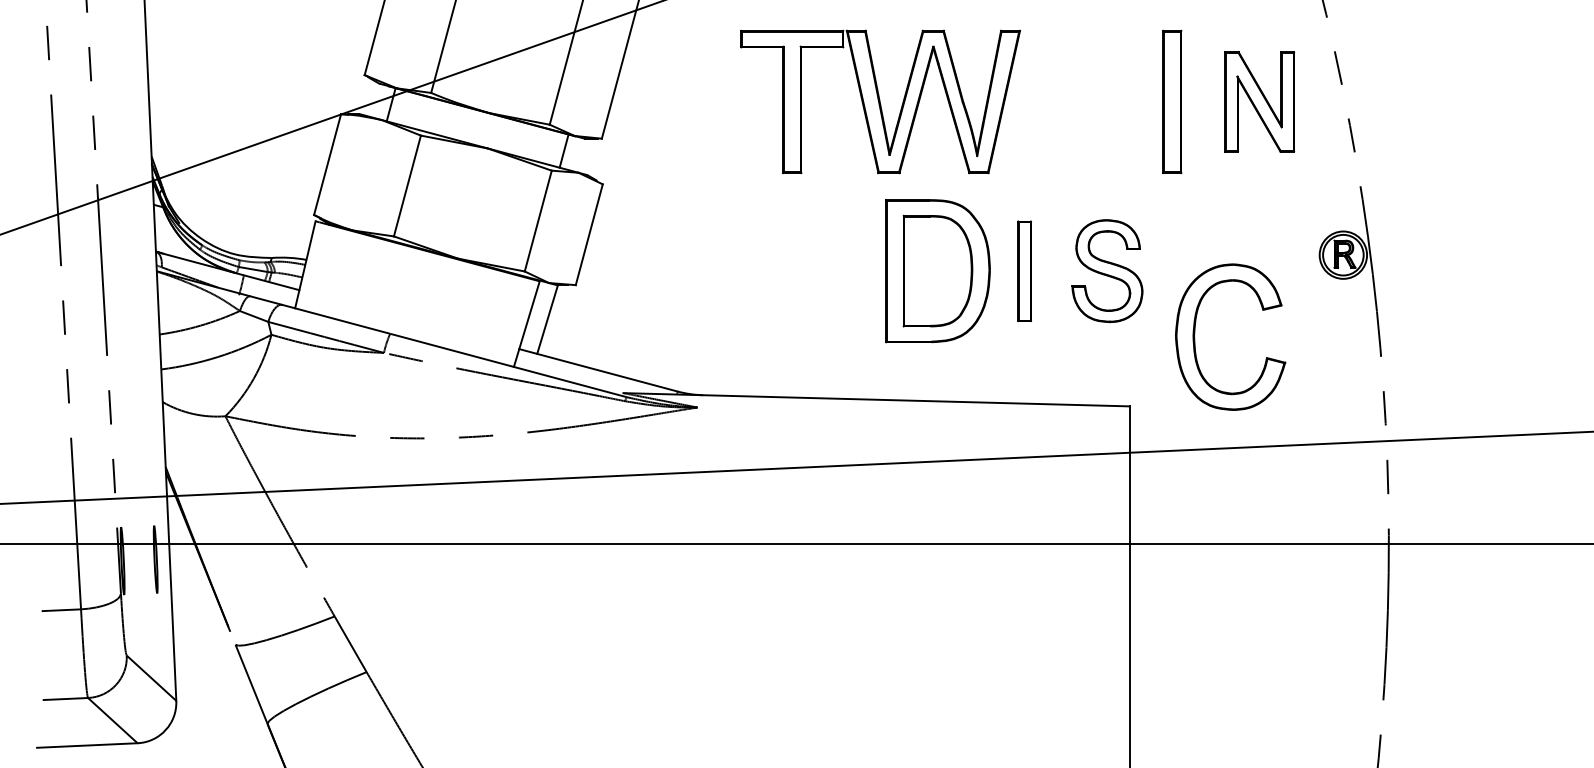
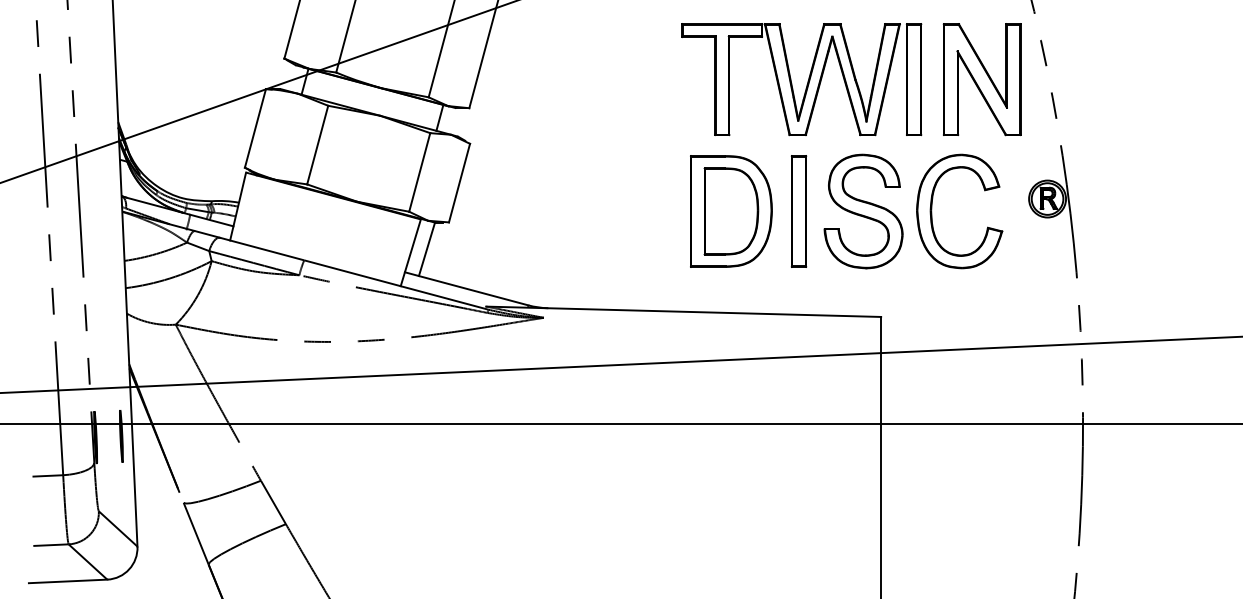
part: (880, 101) -> (791, 79), moved
part: (1259, 101) -> (982, 79), size x1.43
part: (1107, 270) -> (863, 210), size x1.43
part: (1024, 271) -> (798, 211), size x1.43
part: (1195, 334) -> (932, 209), moved

